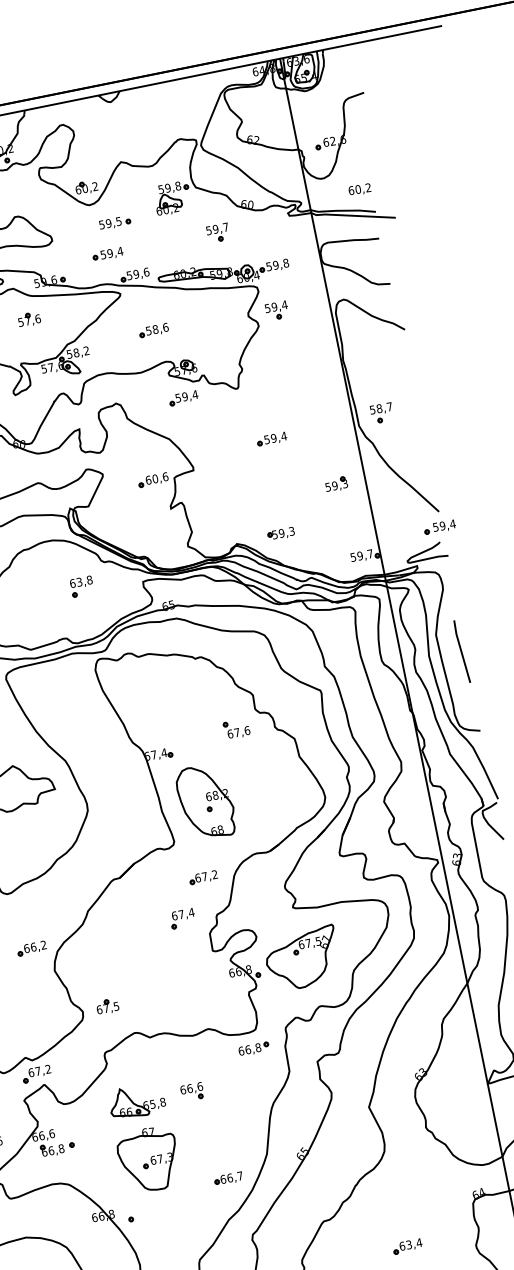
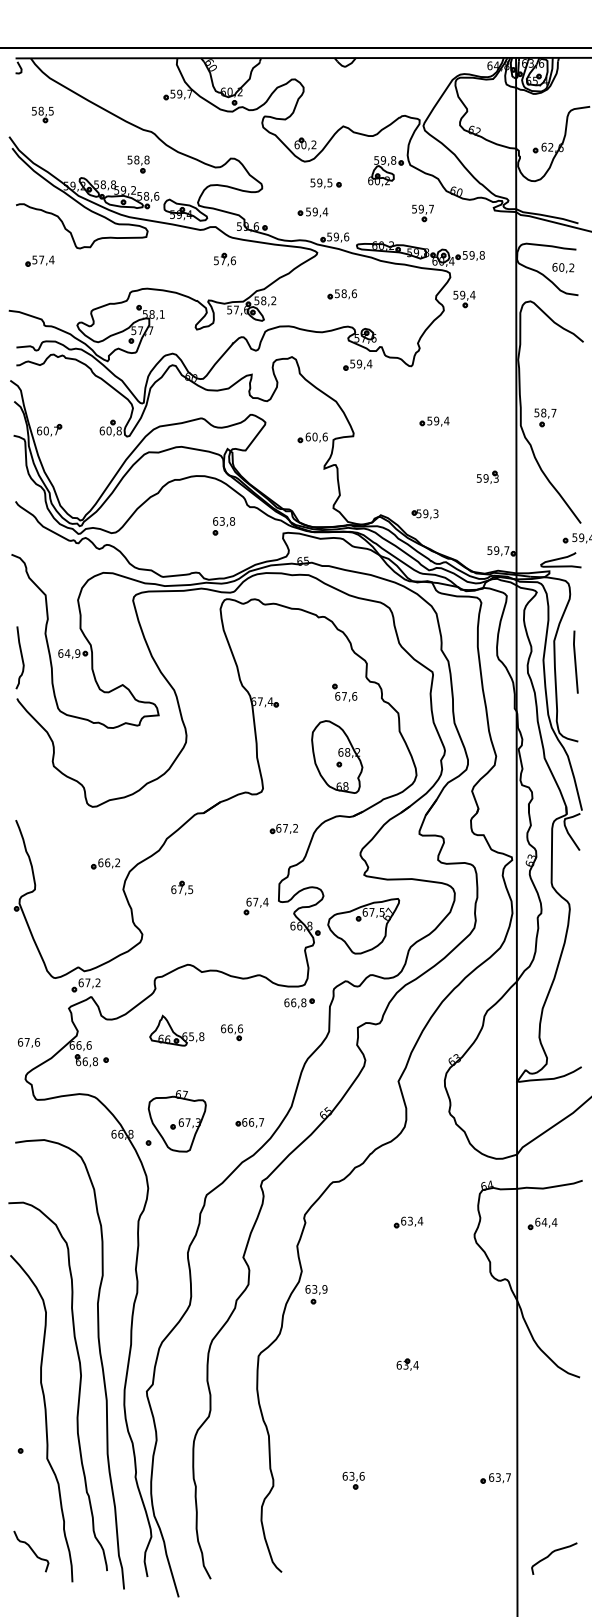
text: (359, 189) -> (563, 267), moved
part: (206, 801) -> (337, 756), moved
part: (182, 919) -> (255, 906), moved
part: (107, 1005) -> (182, 887), moved
part: (148, 1160) -> (176, 1121), moved

